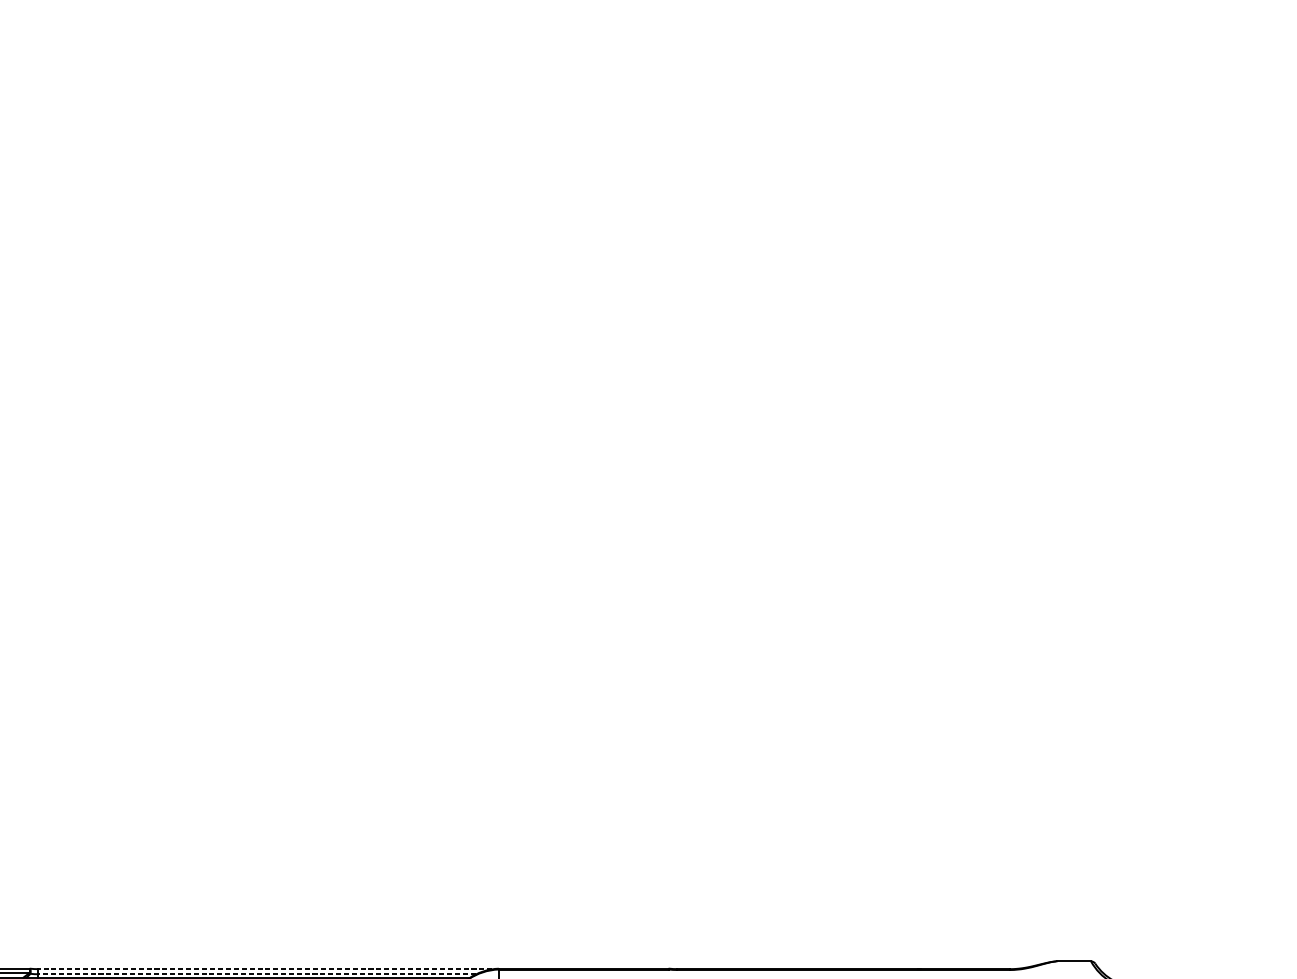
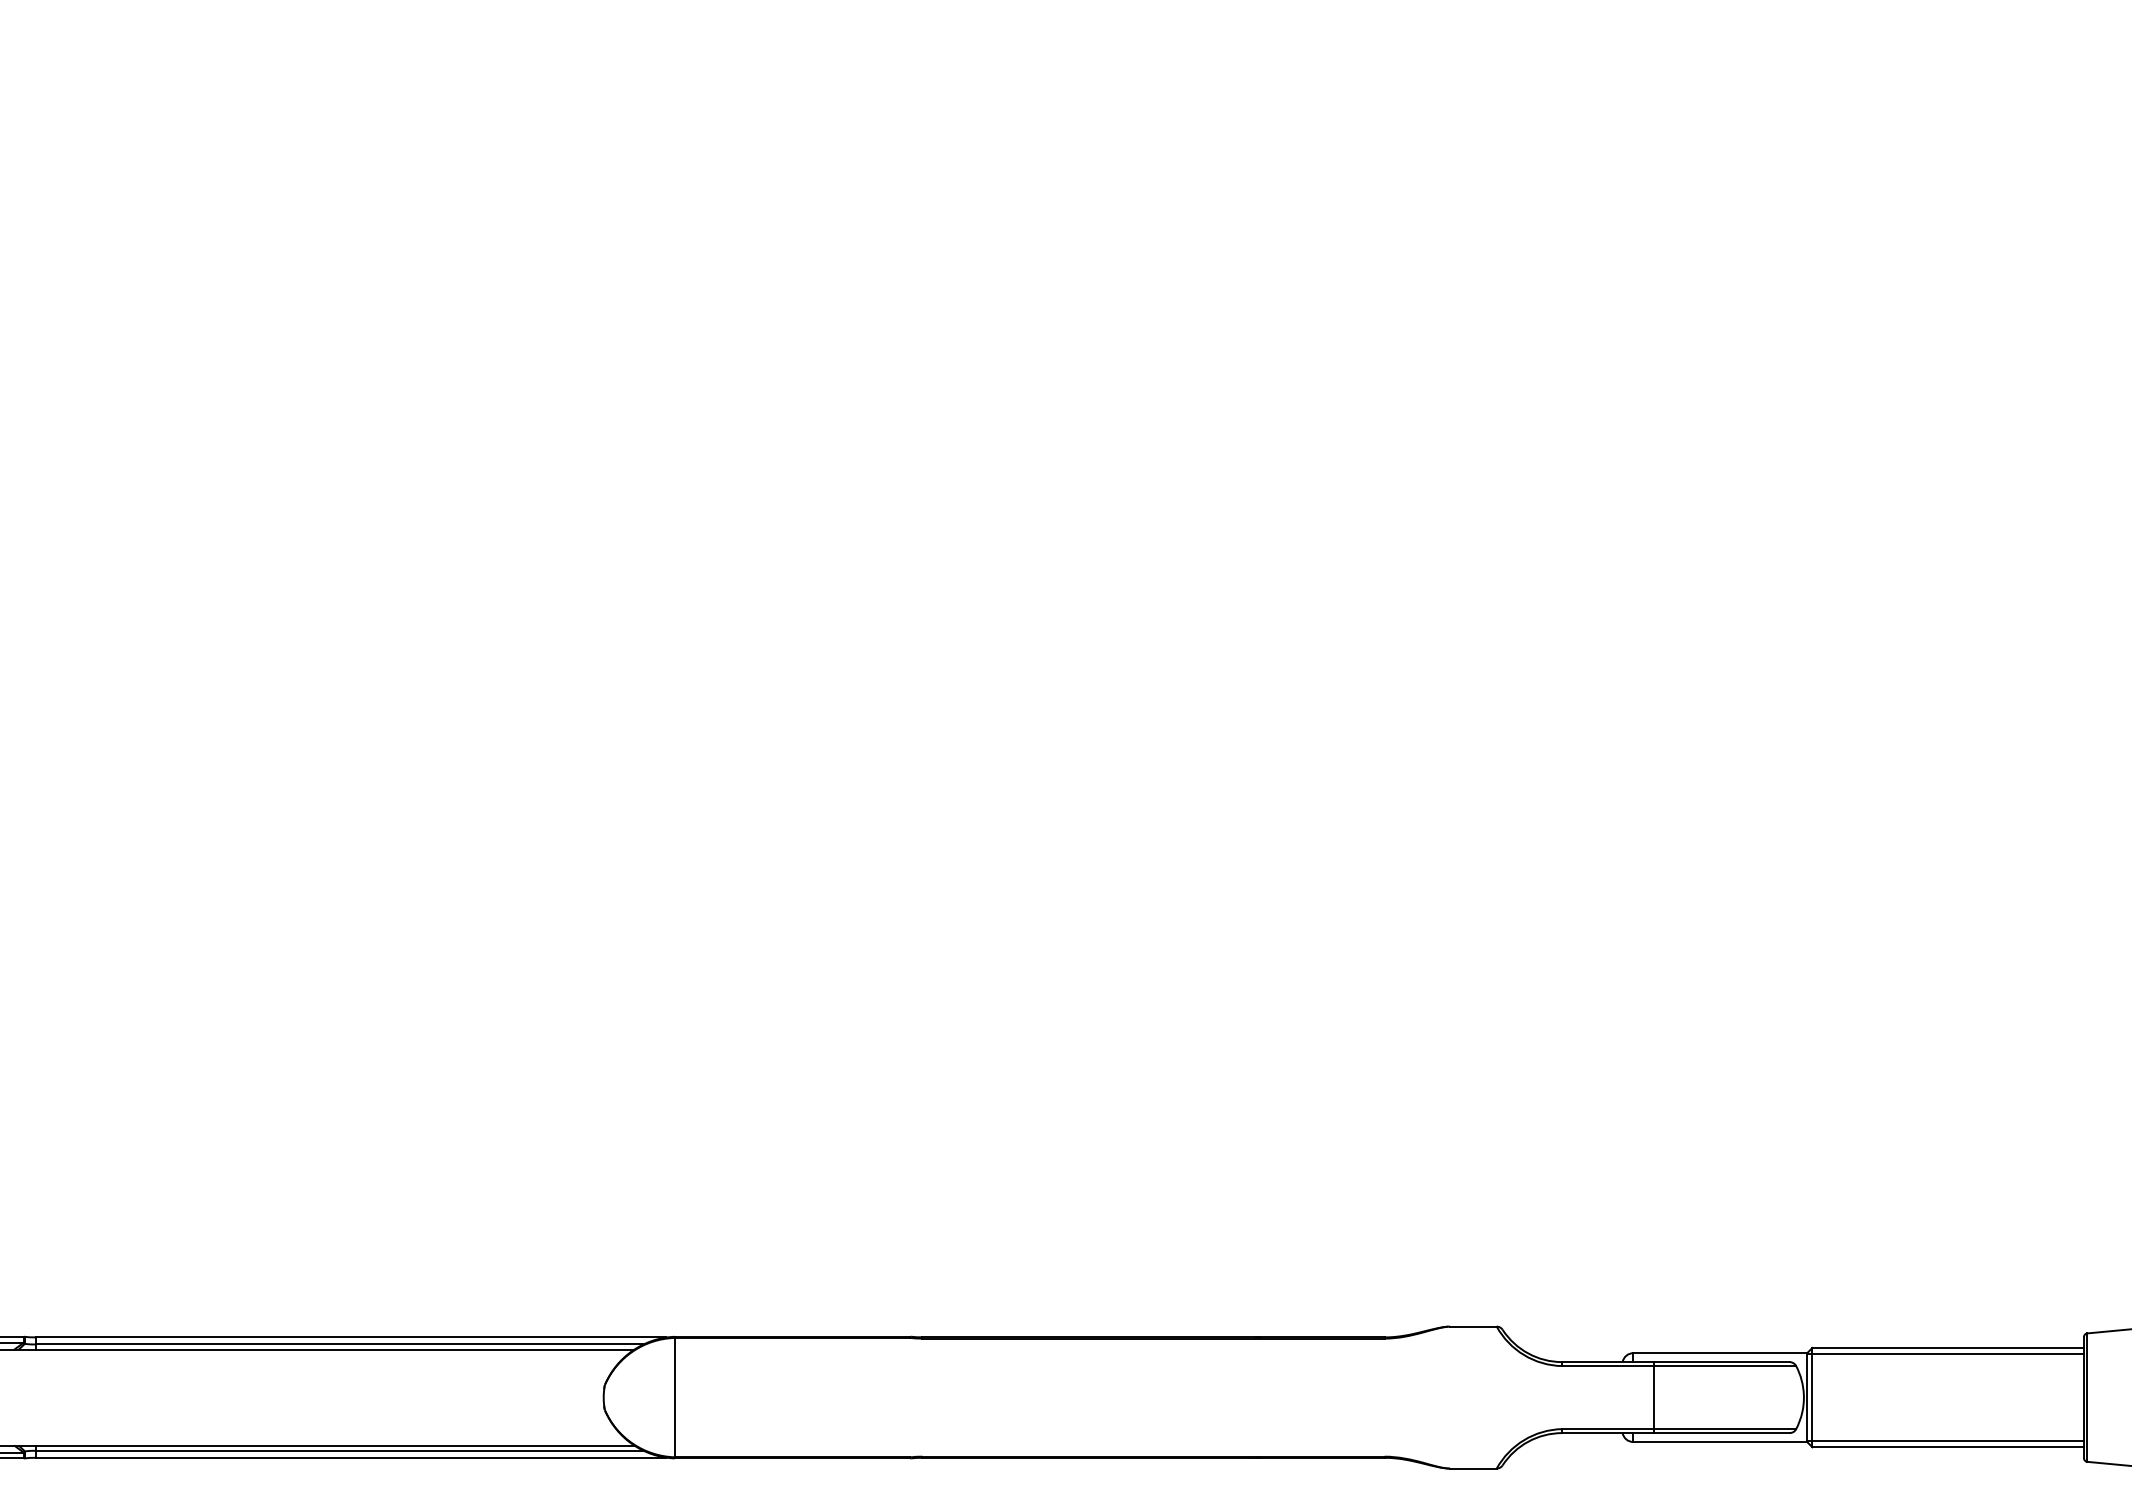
line: (265, 969) -> (350, 1337), dashed -> solid
line: (257, 974) -> (339, 1344), dashed -> solid

